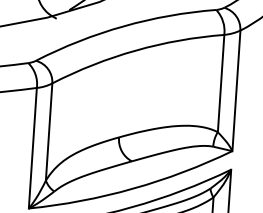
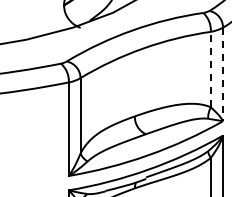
line: (220, 83) -> (210, 69), solid -> dashed
line: (236, 90) -> (223, 74), solid -> dashed

